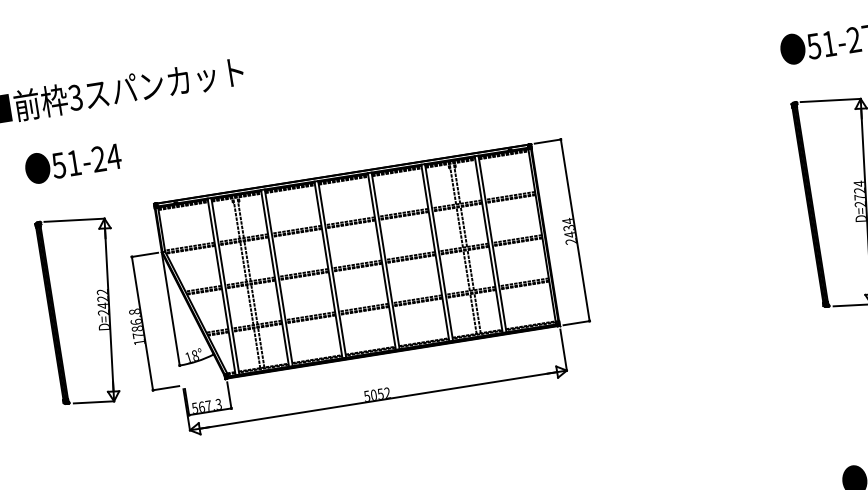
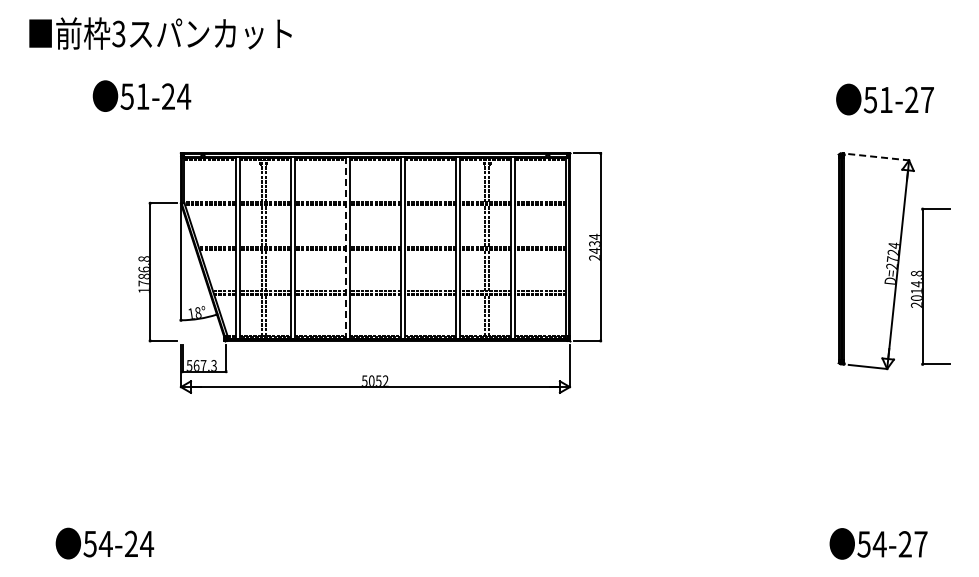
line: (830, 100) -> (878, 157), solid -> dashed
text: (72, 162) -> (141, 95), moved
line: (328, 270) -> (345, 248), solid -> dashed
part: (98, 312) -> (107, 253), removed

